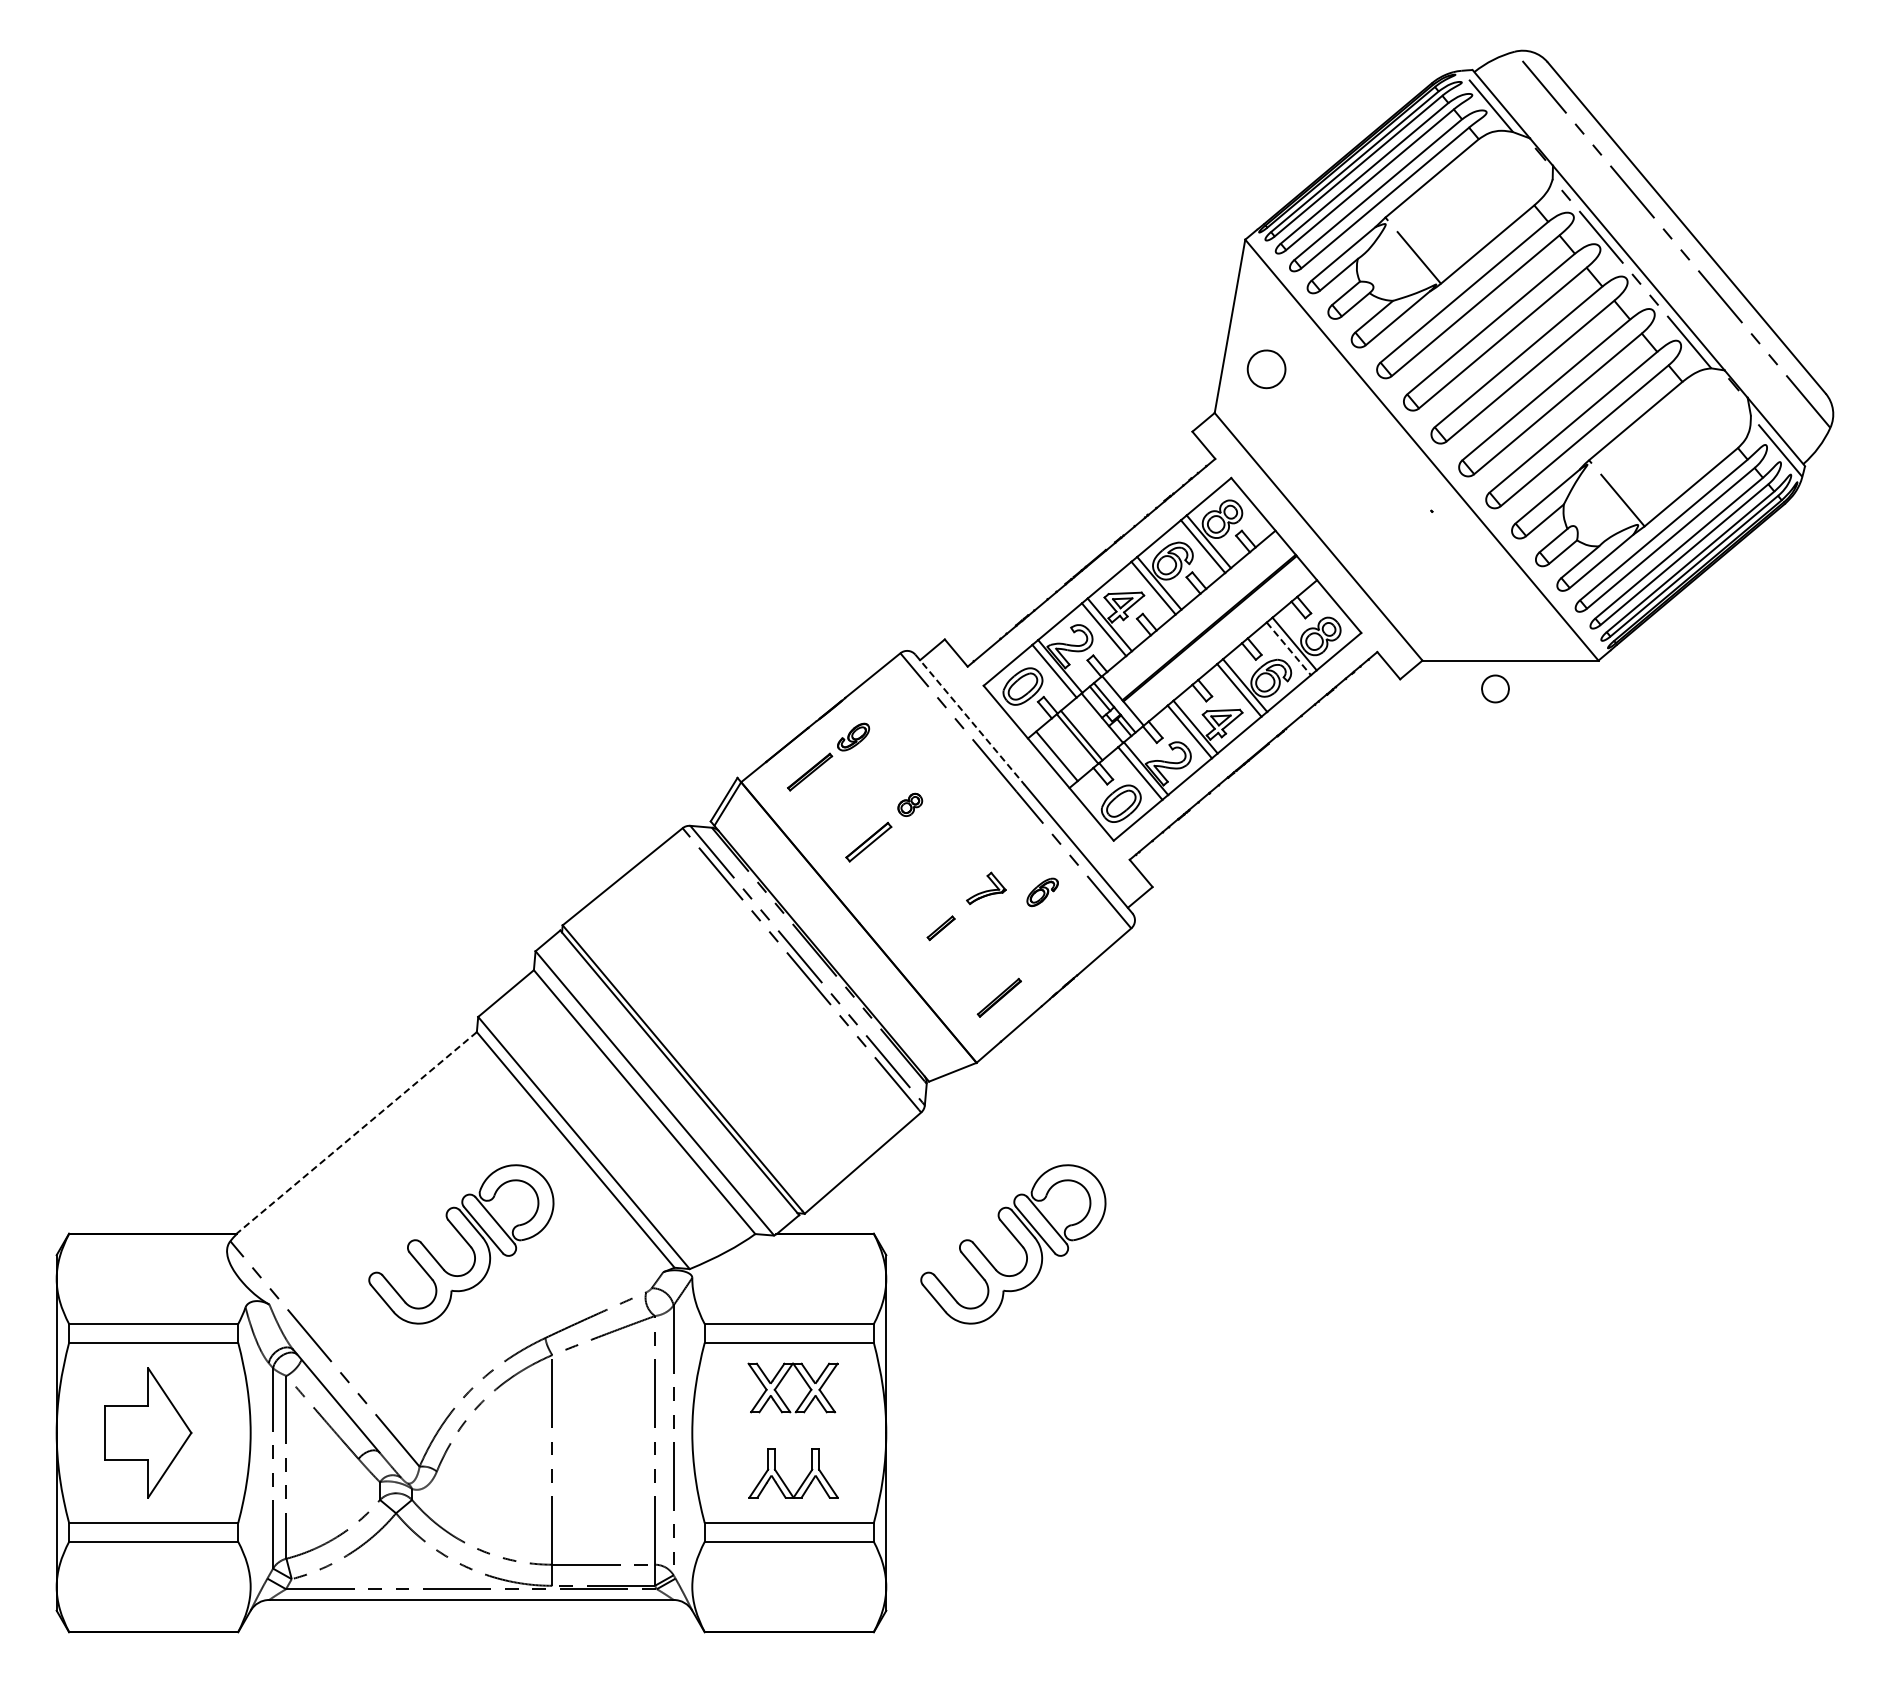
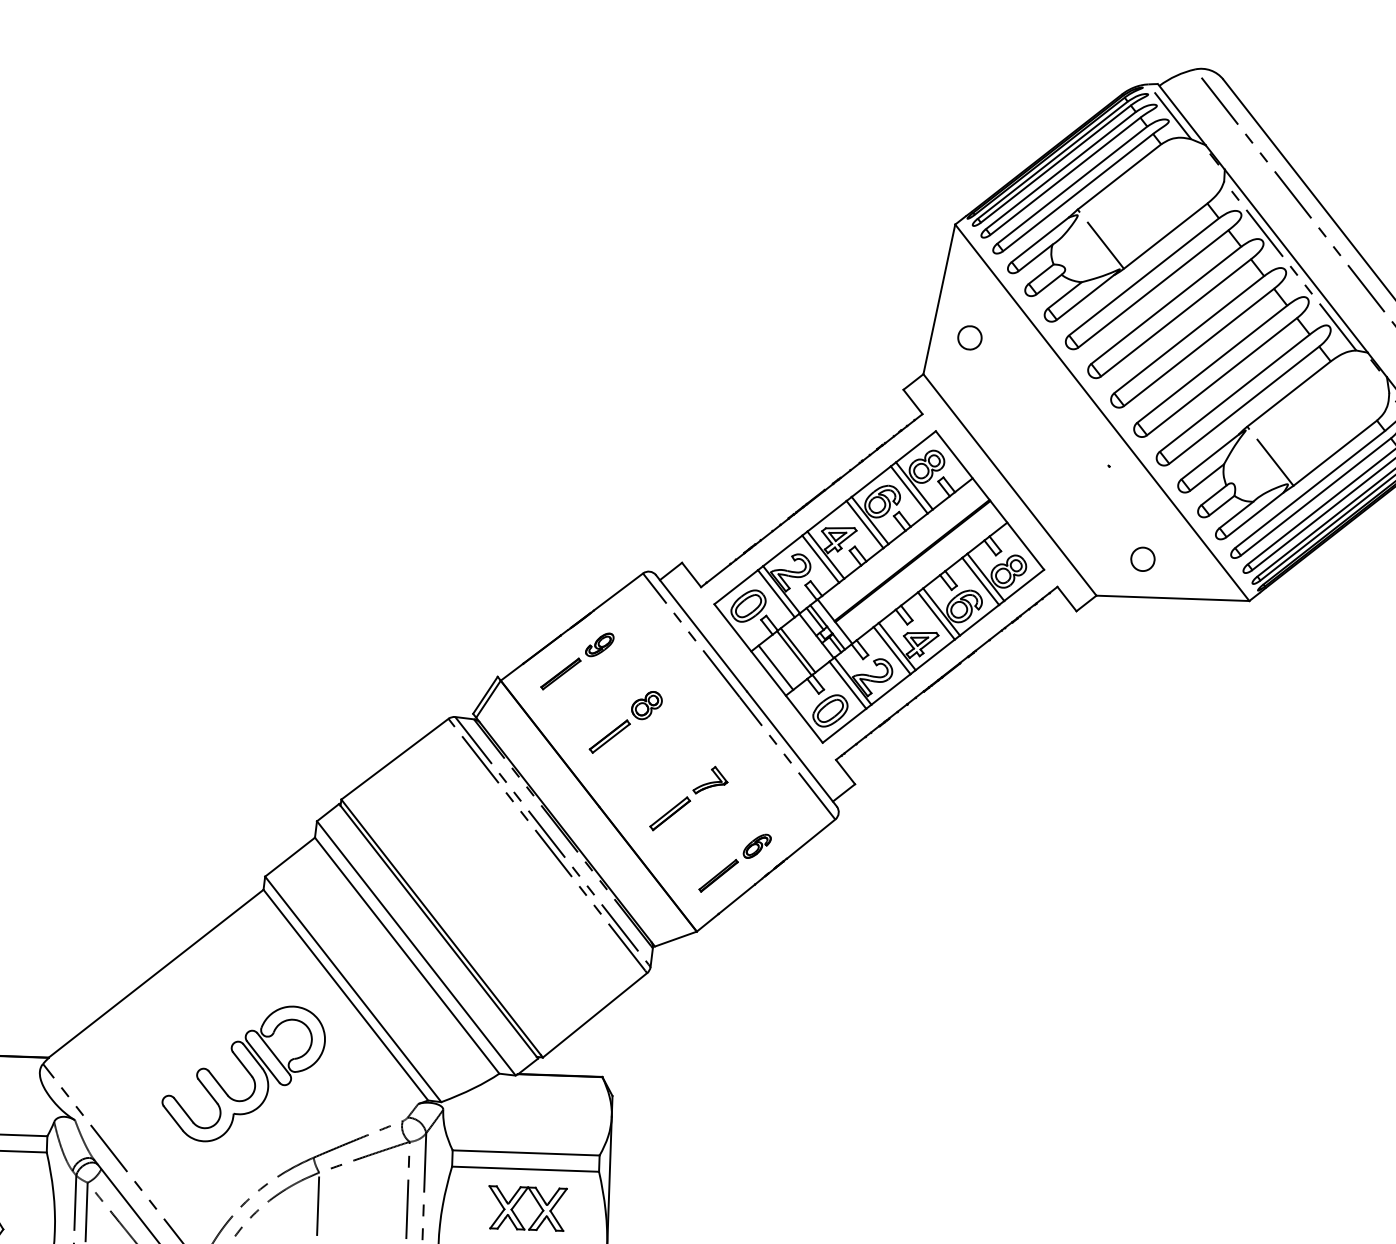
part: (1266, 369) -> (969, 338), size x0.71
line: (1289, 649) -> (981, 581), dashed -> solid
part: (1495, 688) -> (1142, 558), moved
line: (970, 719) -> (701, 633), dashed -> solid
part: (910, 804) -> (647, 705), size x1.43
part: (1042, 892) -> (757, 846), moved
part: (940, 927) -> (669, 812), size x1.67
line: (356, 1132) -> (155, 973), dashed -> solid
part: (1013, 1244) -> (723, 1090), removed

